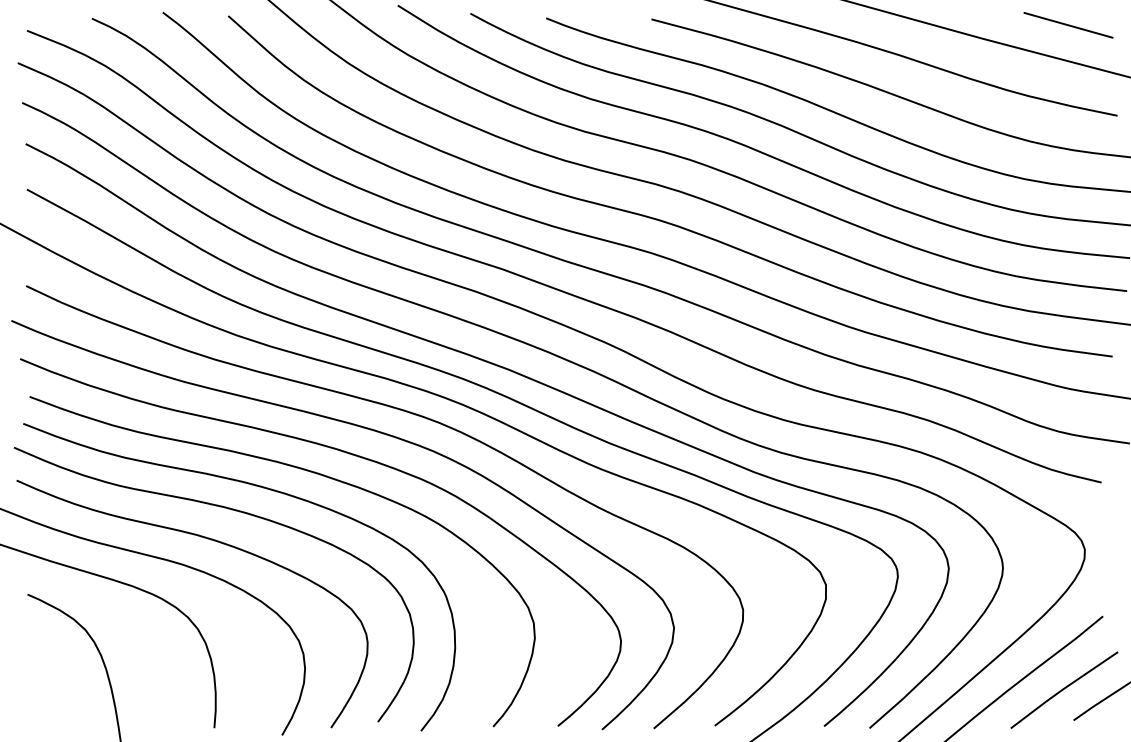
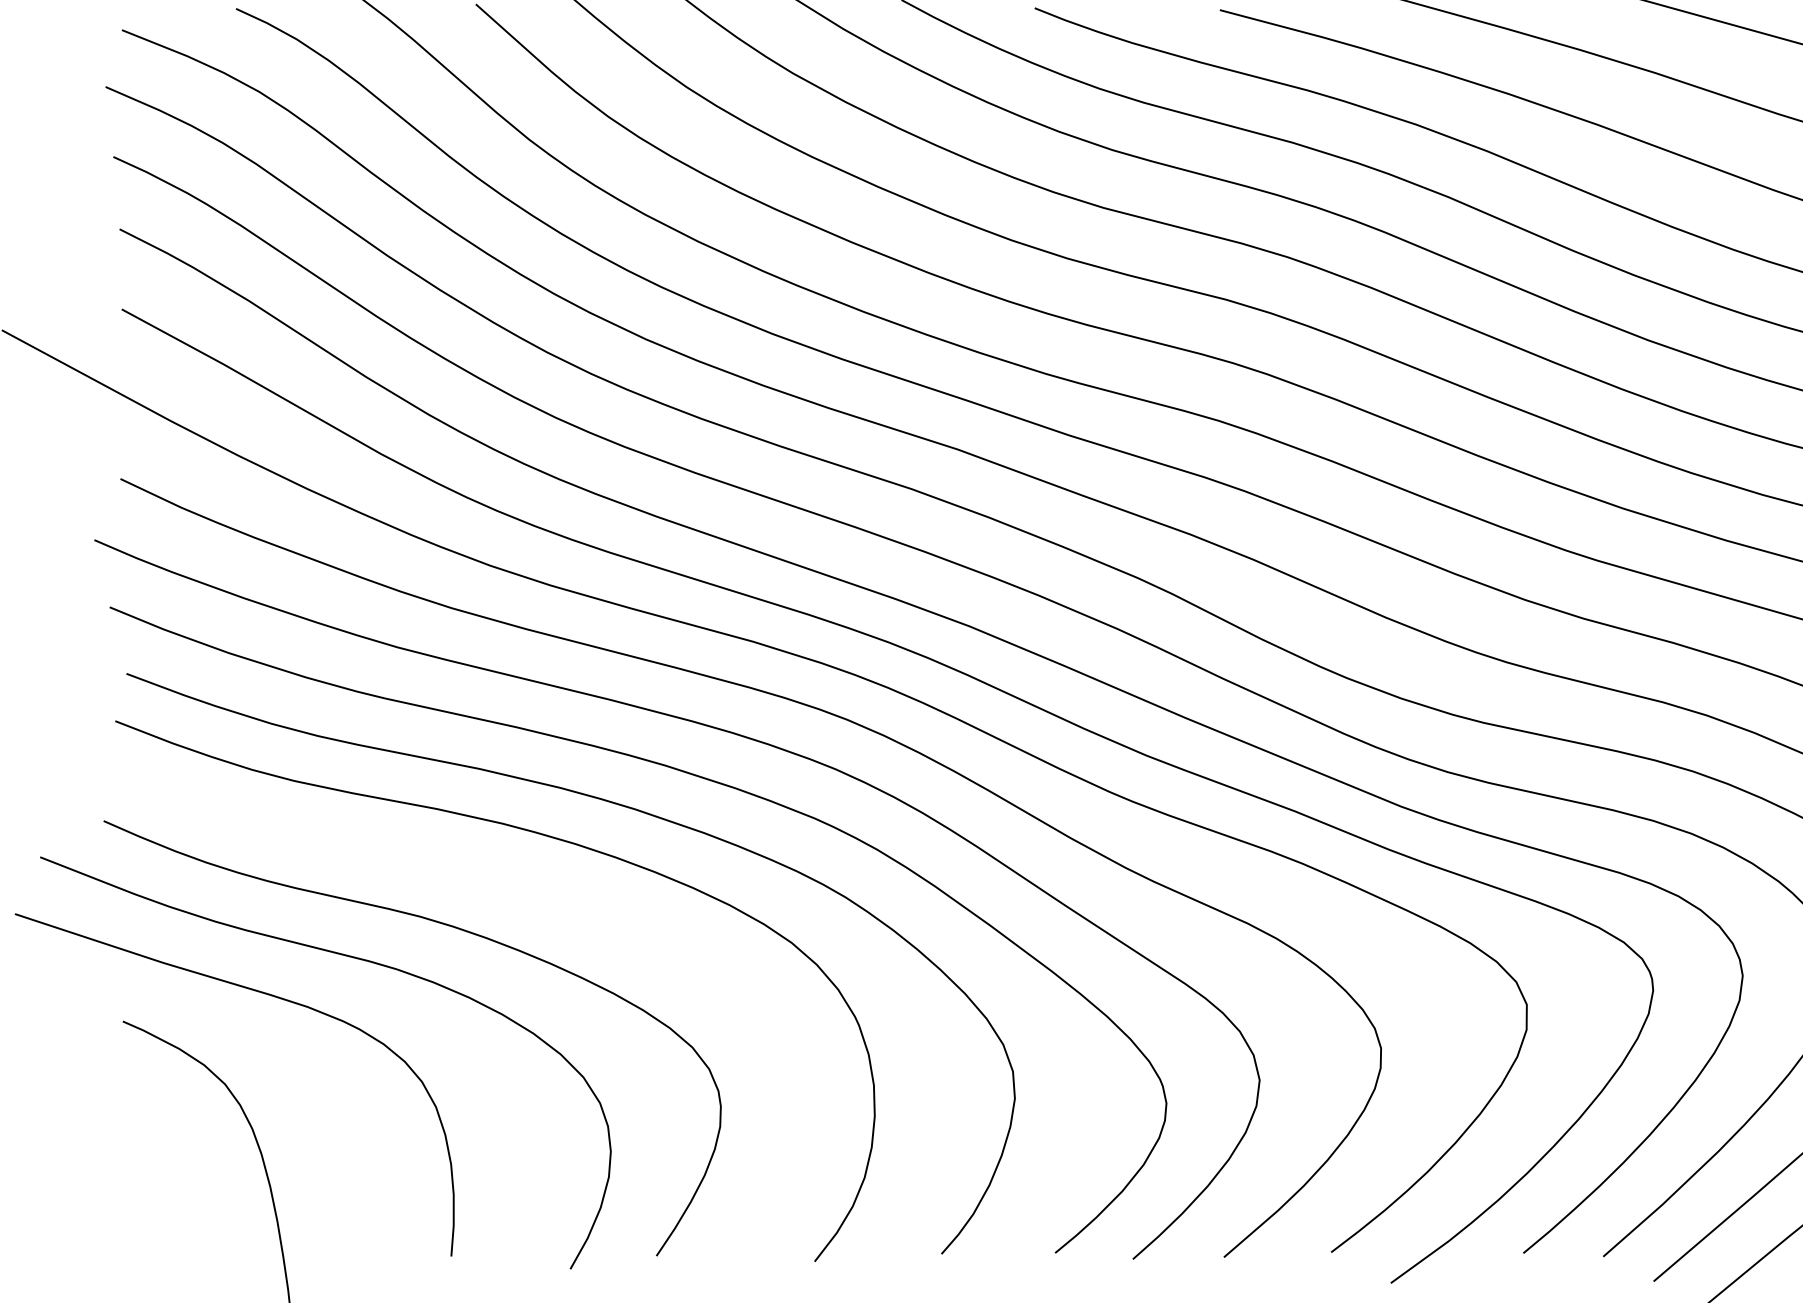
curve: (235, 511) -> (488, 875), removed

